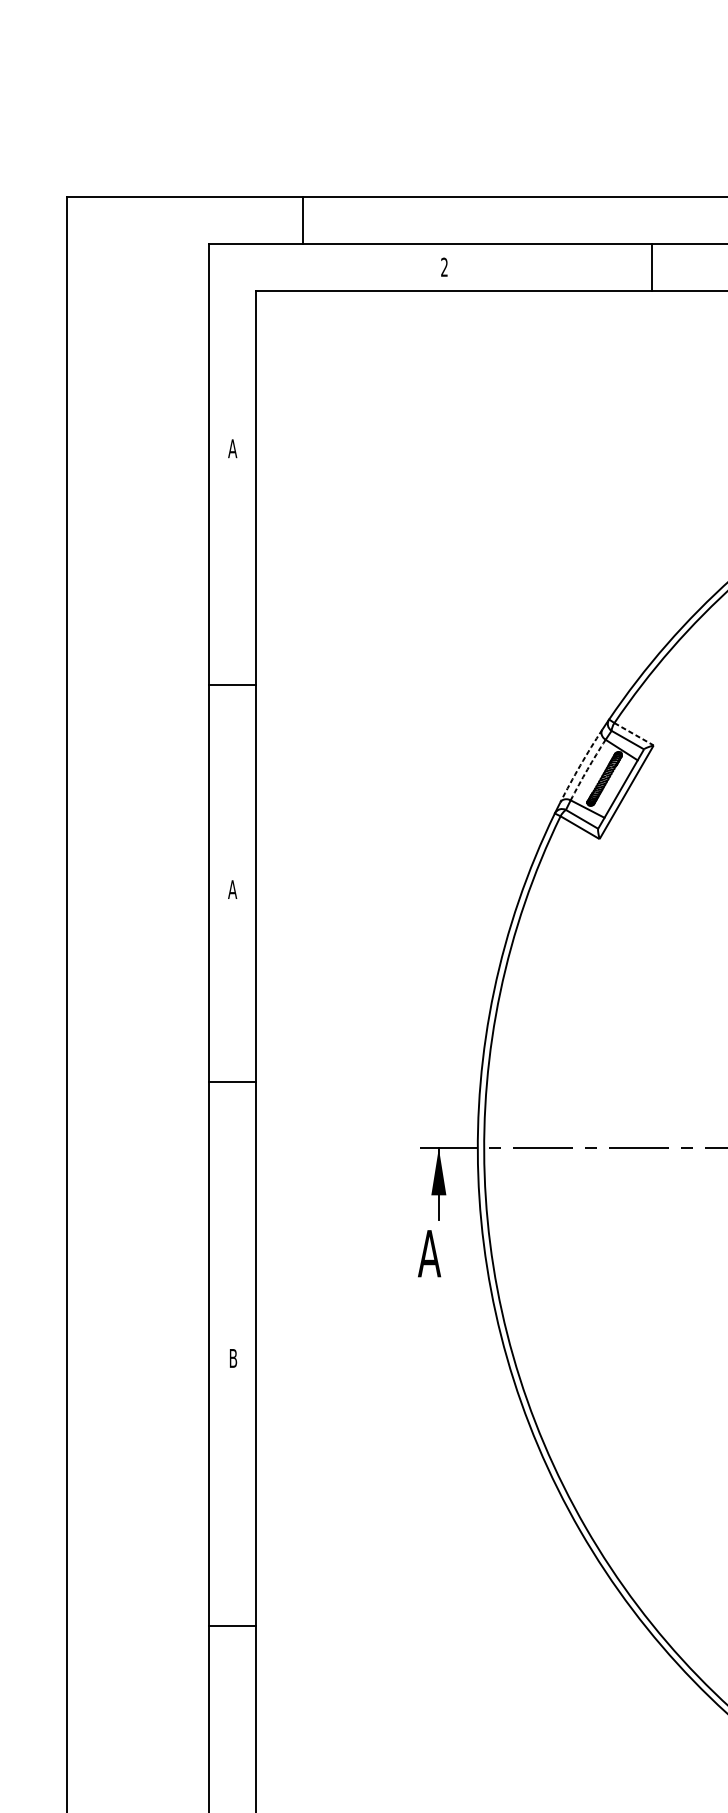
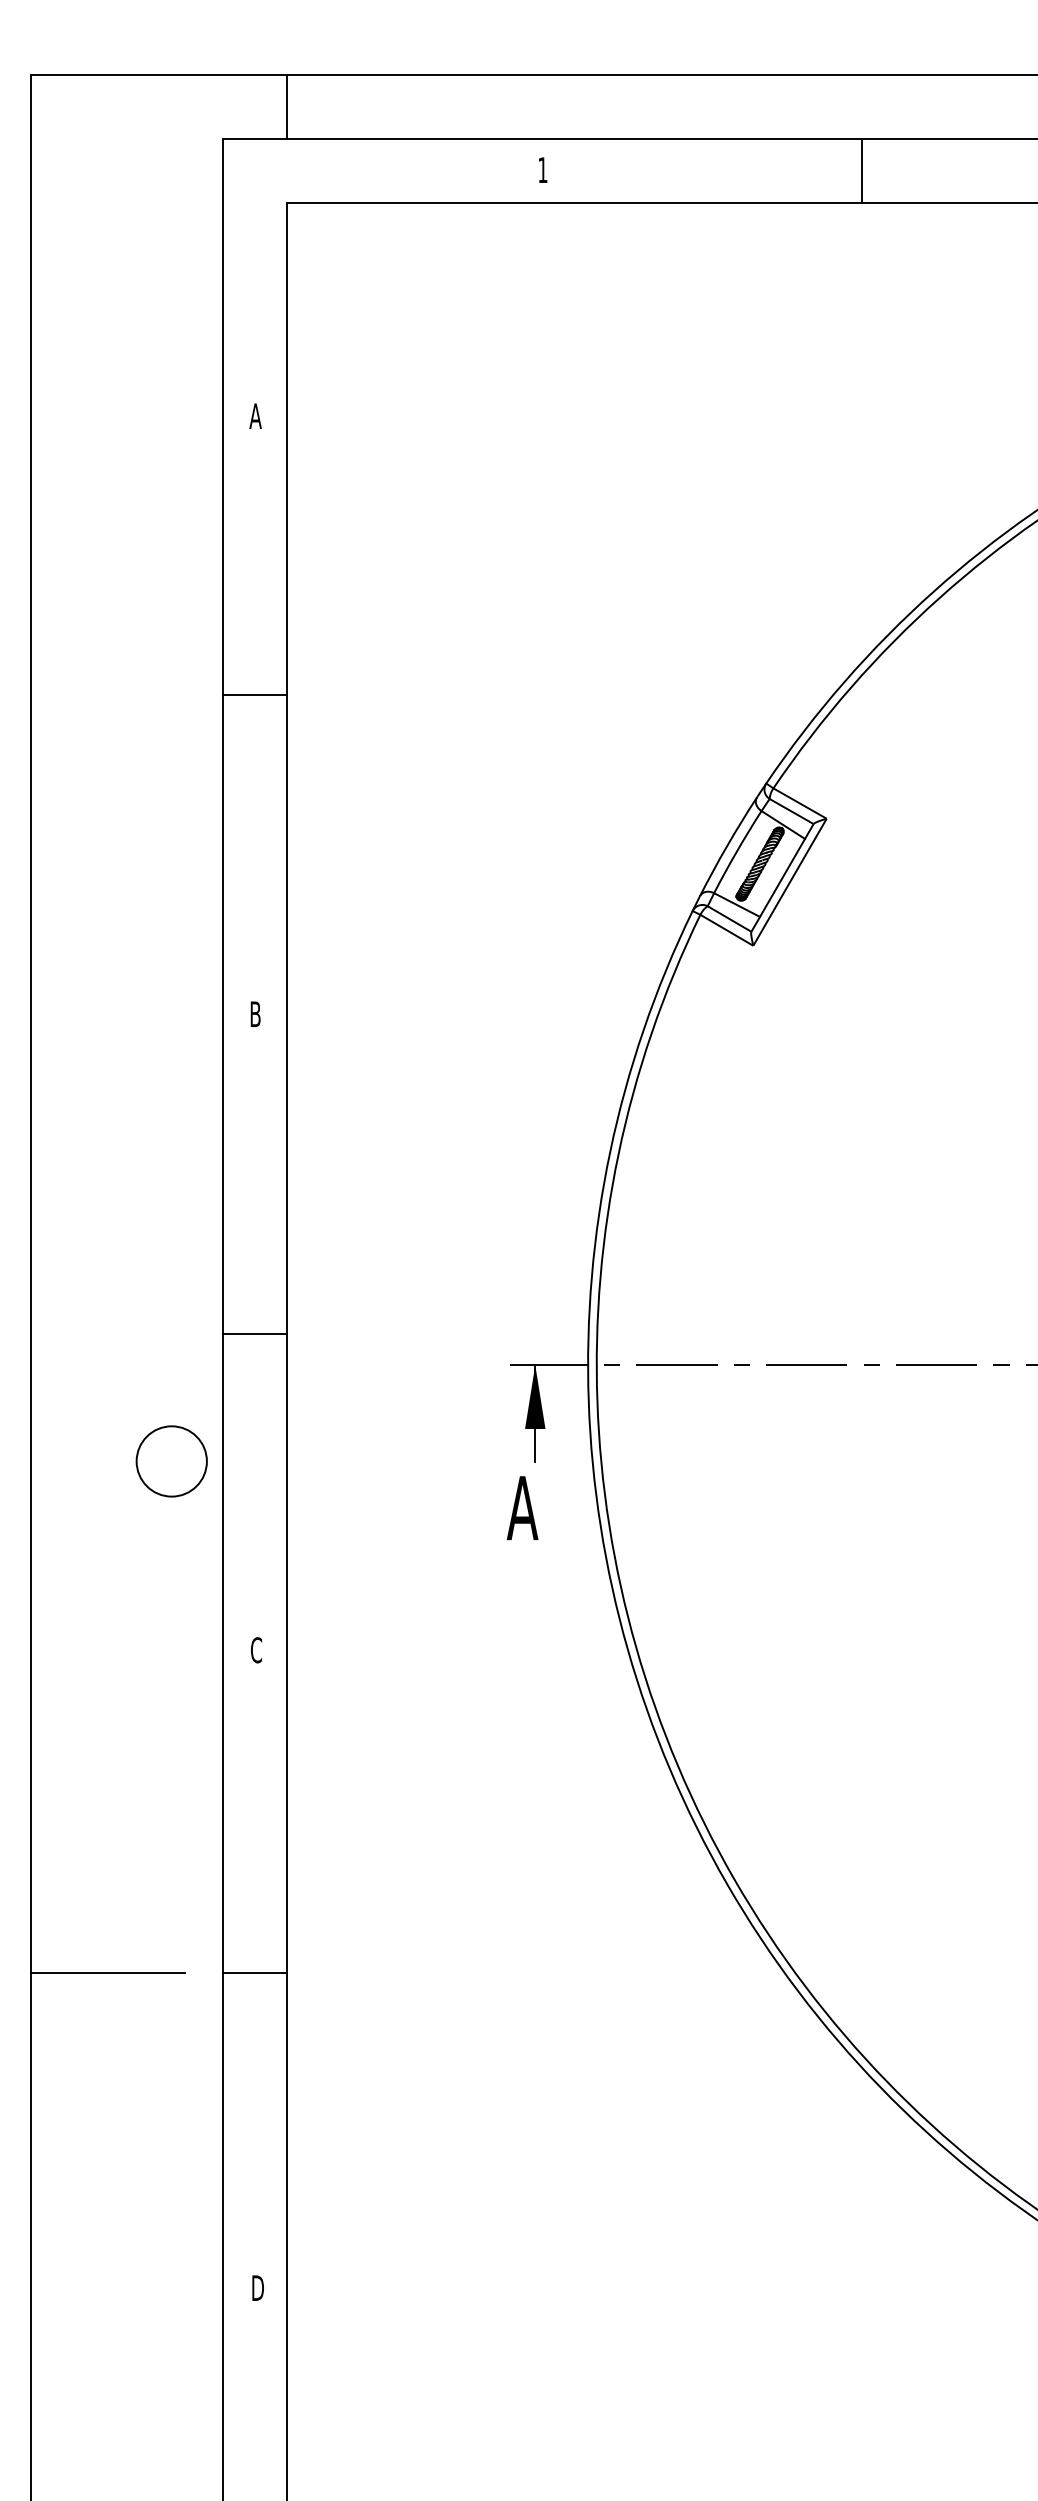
line: (302, 220) -> (286, 106), moved
text: (444, 266) -> (542, 169), 2 -> 1
line: (652, 267) -> (861, 170), moved
line: (231, 684) -> (254, 694), moved
line: (634, 734) -> (800, 803), dashed -> solid
arc: (580, 765) -> (727, 845), dashed -> solid
arc: (587, 769) -> (736, 851), dashed -> solid
text: (232, 889) -> (255, 1014), A -> B
line: (231, 1082) -> (254, 1333), moved
circle: (170, 1219) -> (171, 1461), added
text: (233, 1358) -> (256, 1650), B -> C
line: (123, 1596) -> (107, 1972), added
line: (231, 1625) -> (254, 1972), moved

